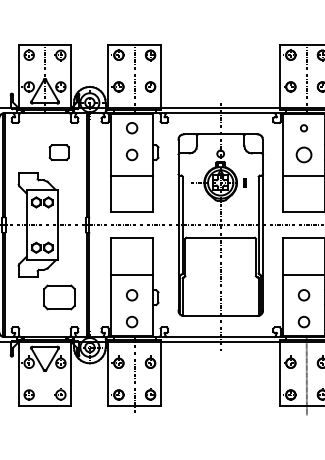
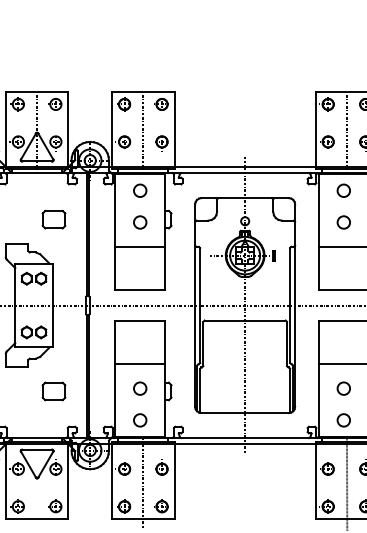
circle: (303, 128) -> (343, 191), size x1.67
circle: (303, 154) -> (343, 221), size x0.71
part: (58, 297) -> (53, 391), size x0.62

